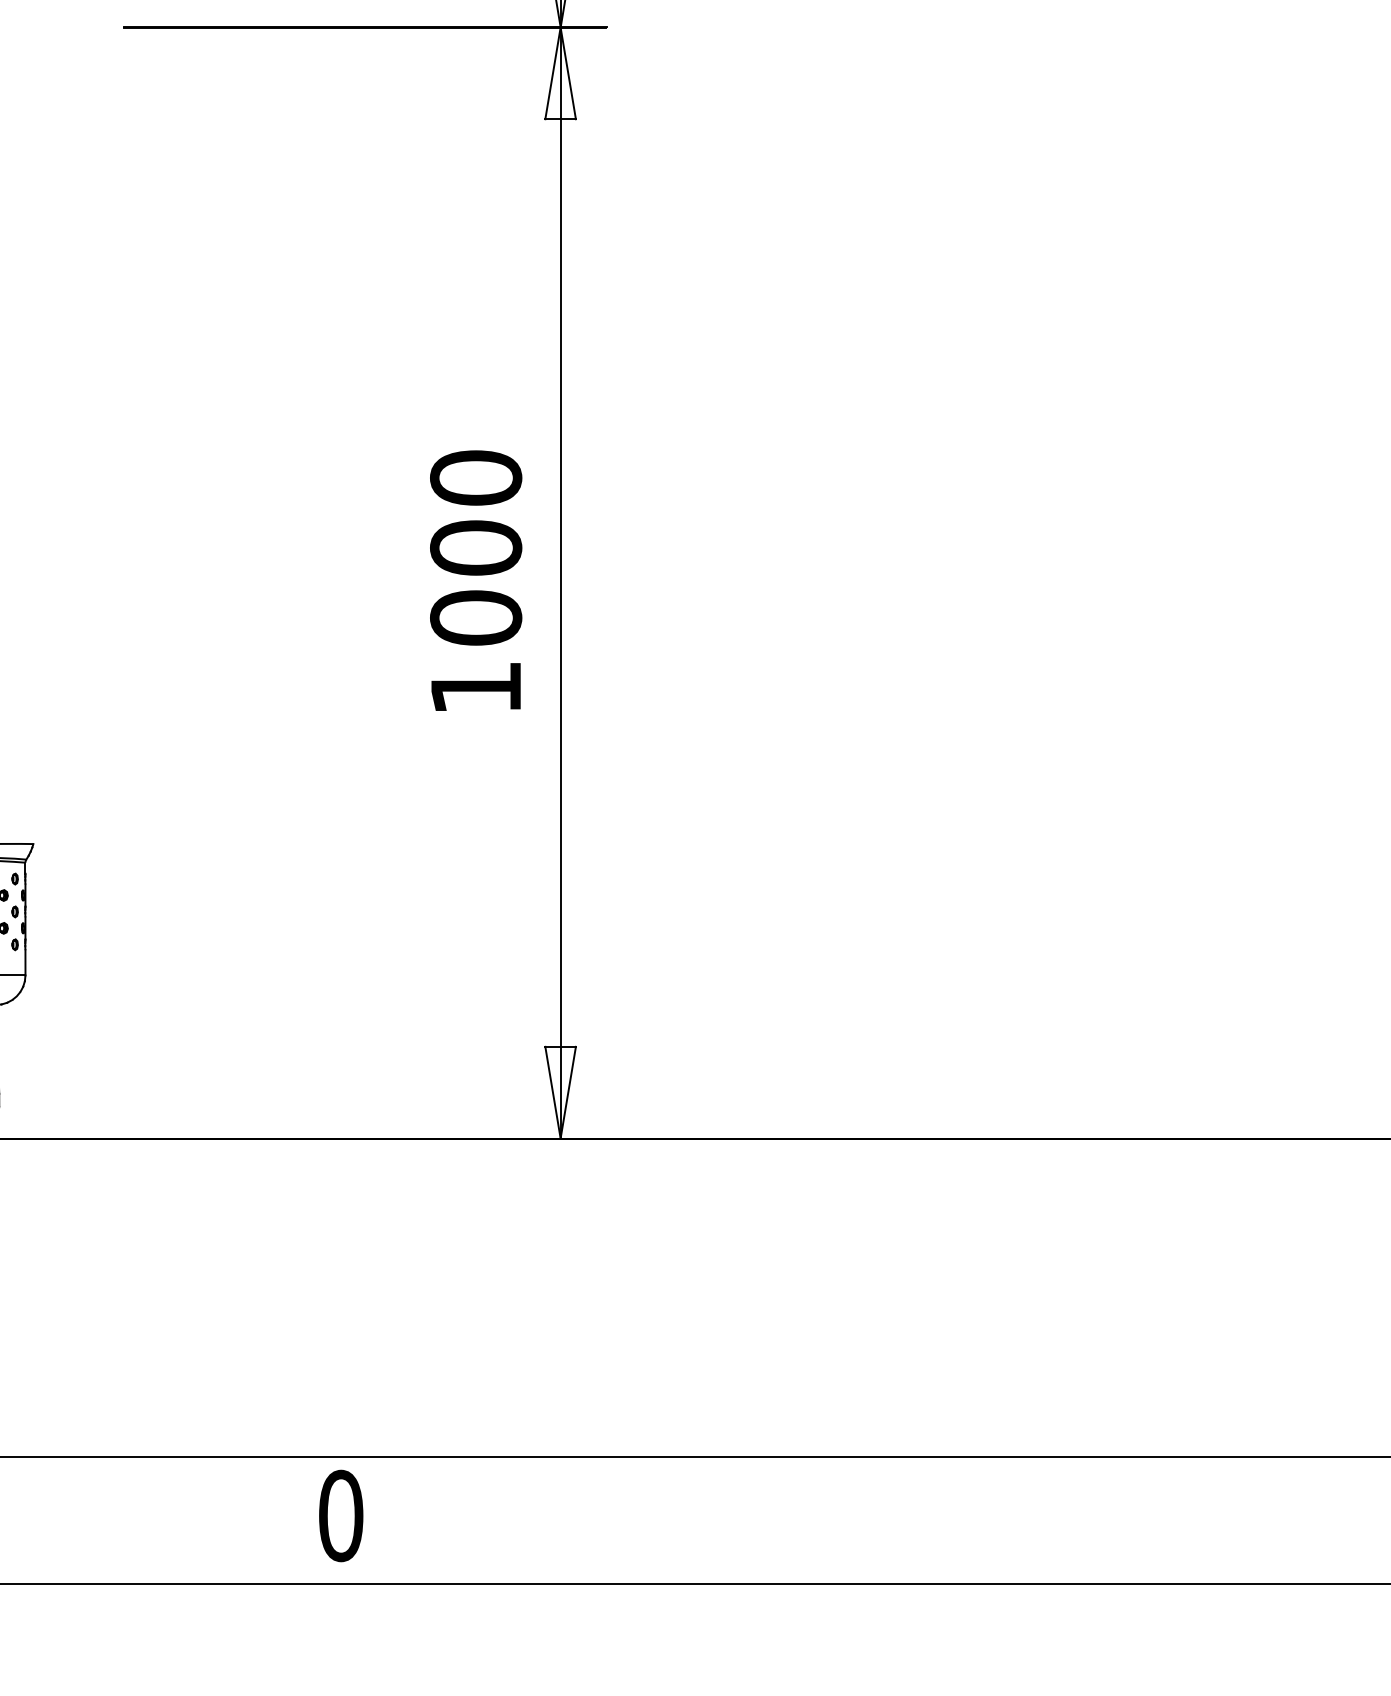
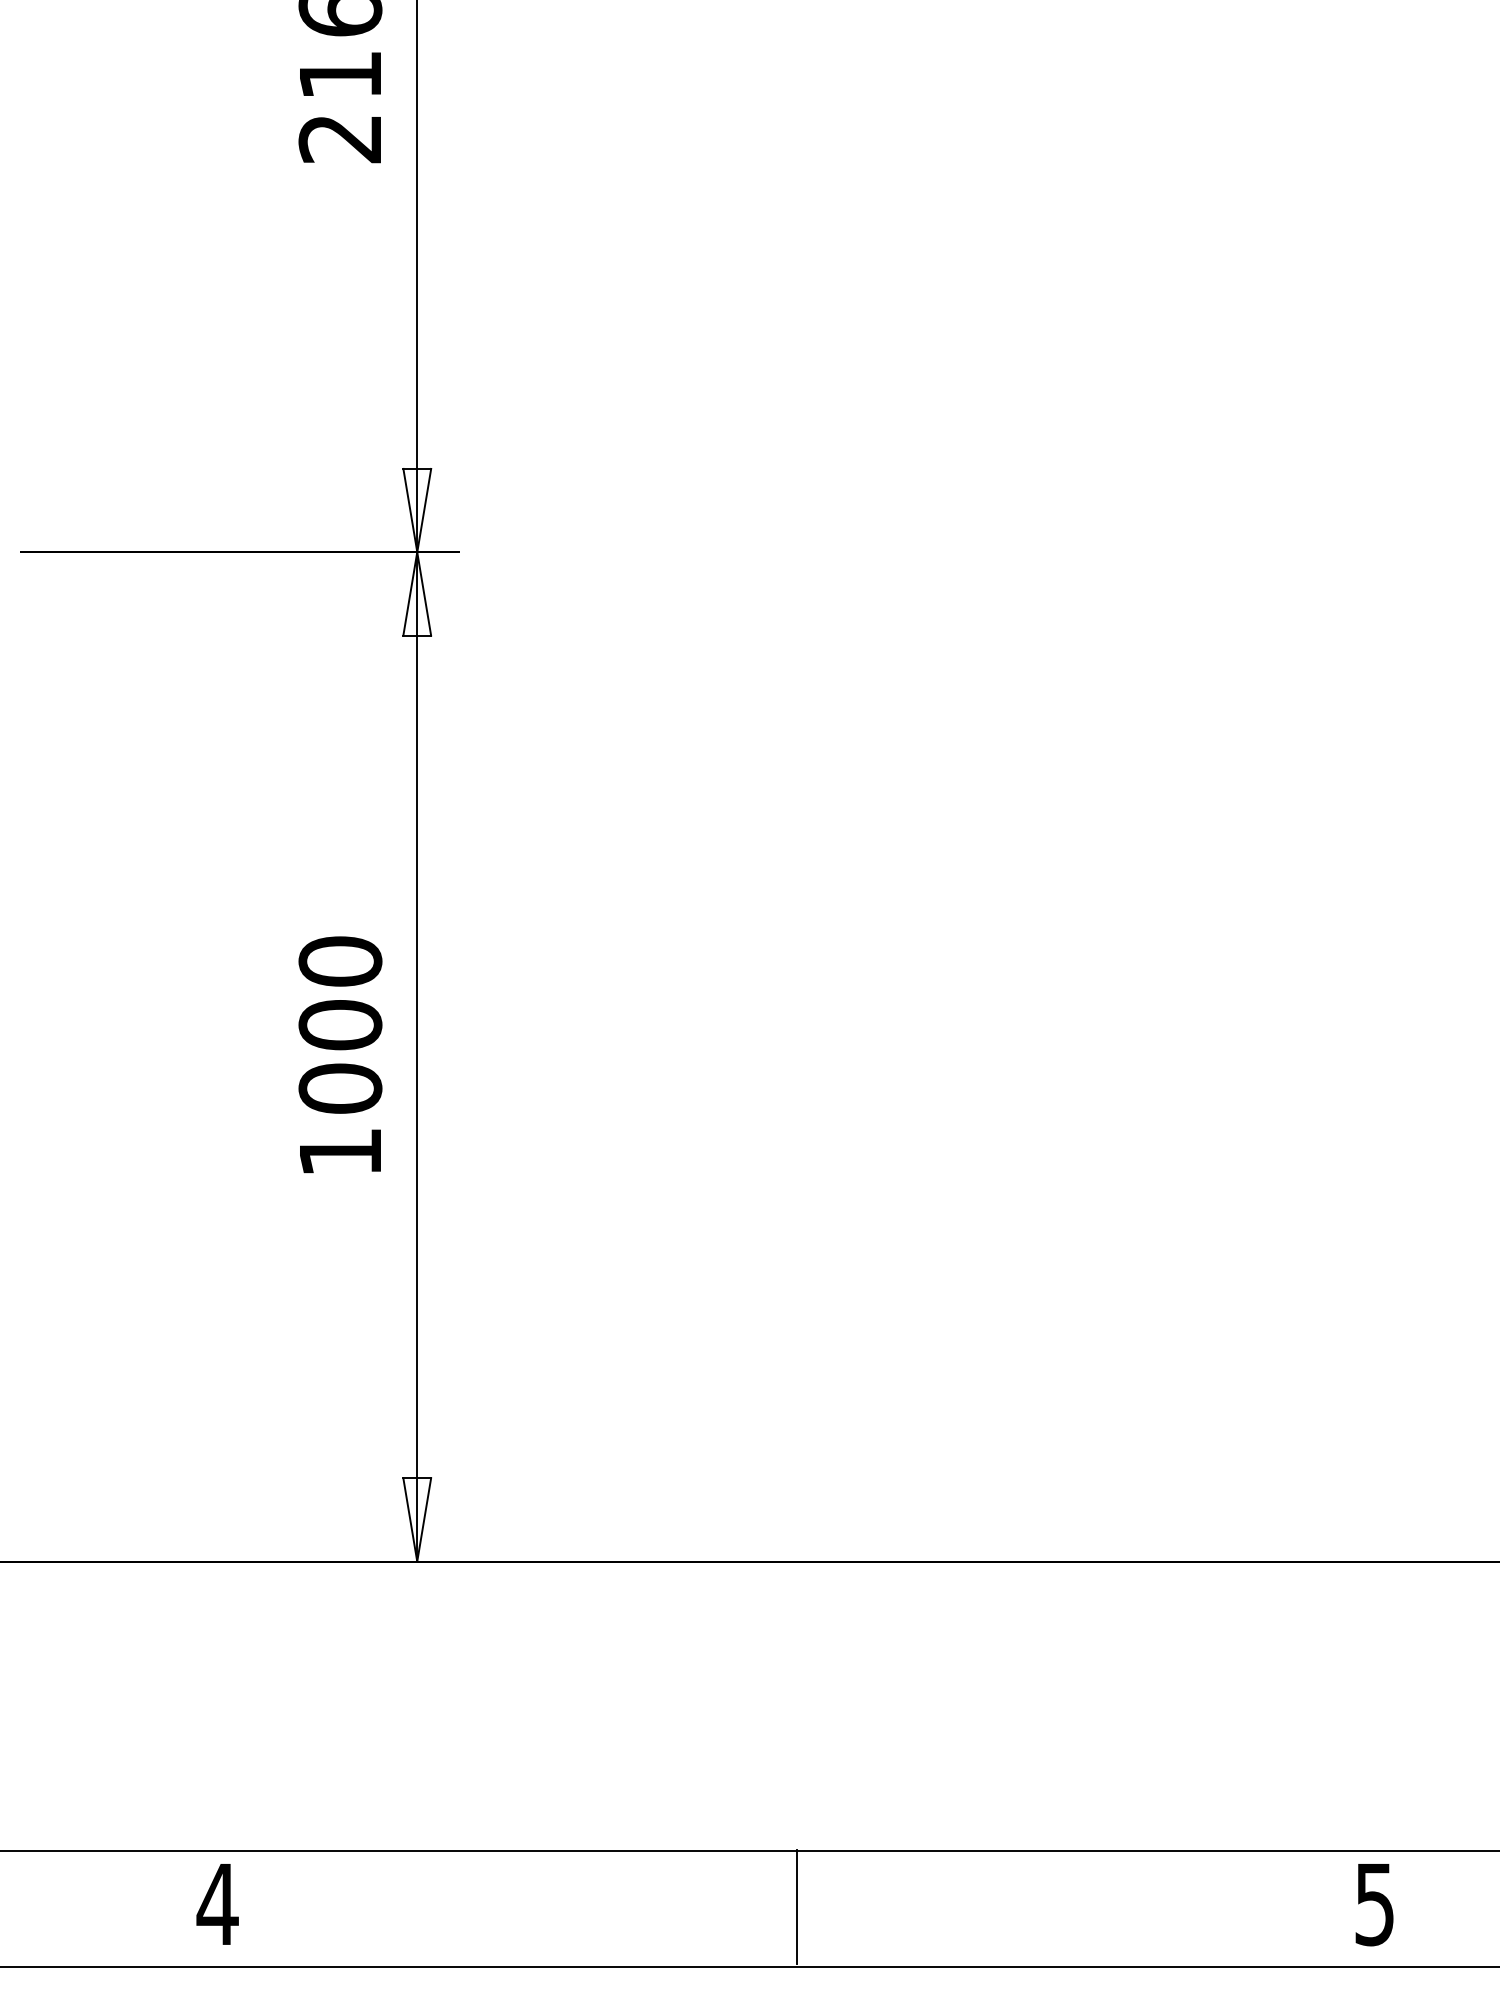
text: (340, 1516) -> (217, 1904), 0 -> 4
line: (979, 1518) -> (797, 1906), added

